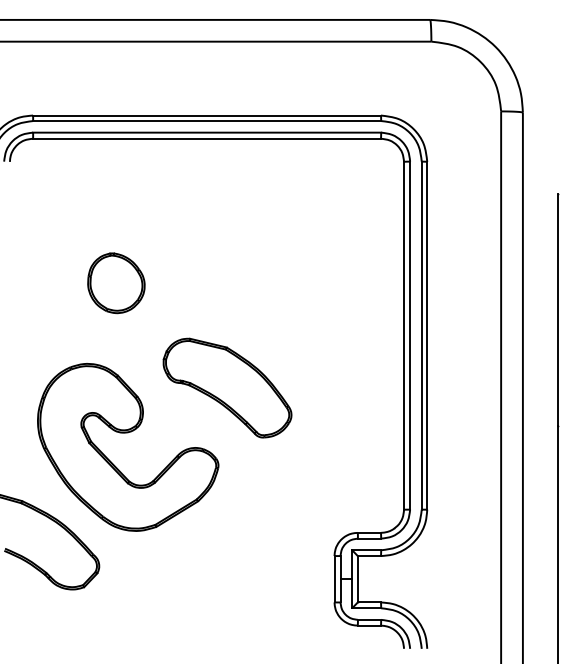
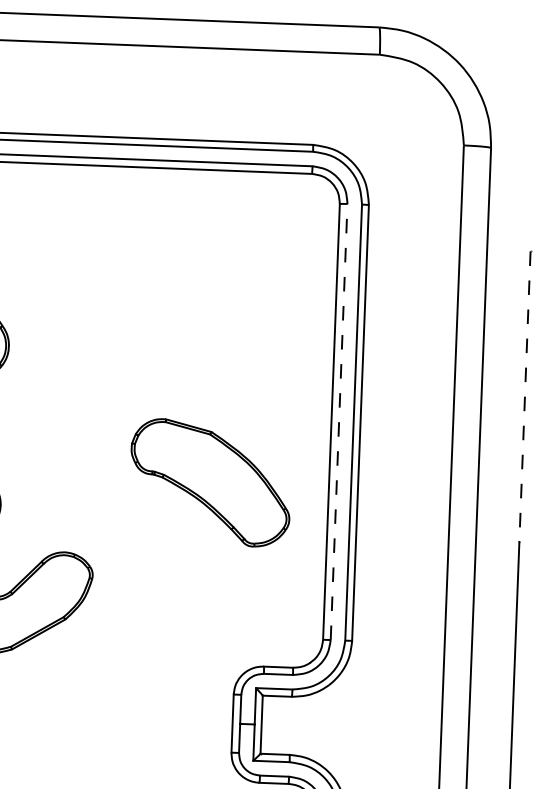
line: (557, 309) -> (524, 396), solid -> dashed
line: (410, 335) -> (339, 421), solid -> dashed
part: (227, 387) -> (210, 482), moved

